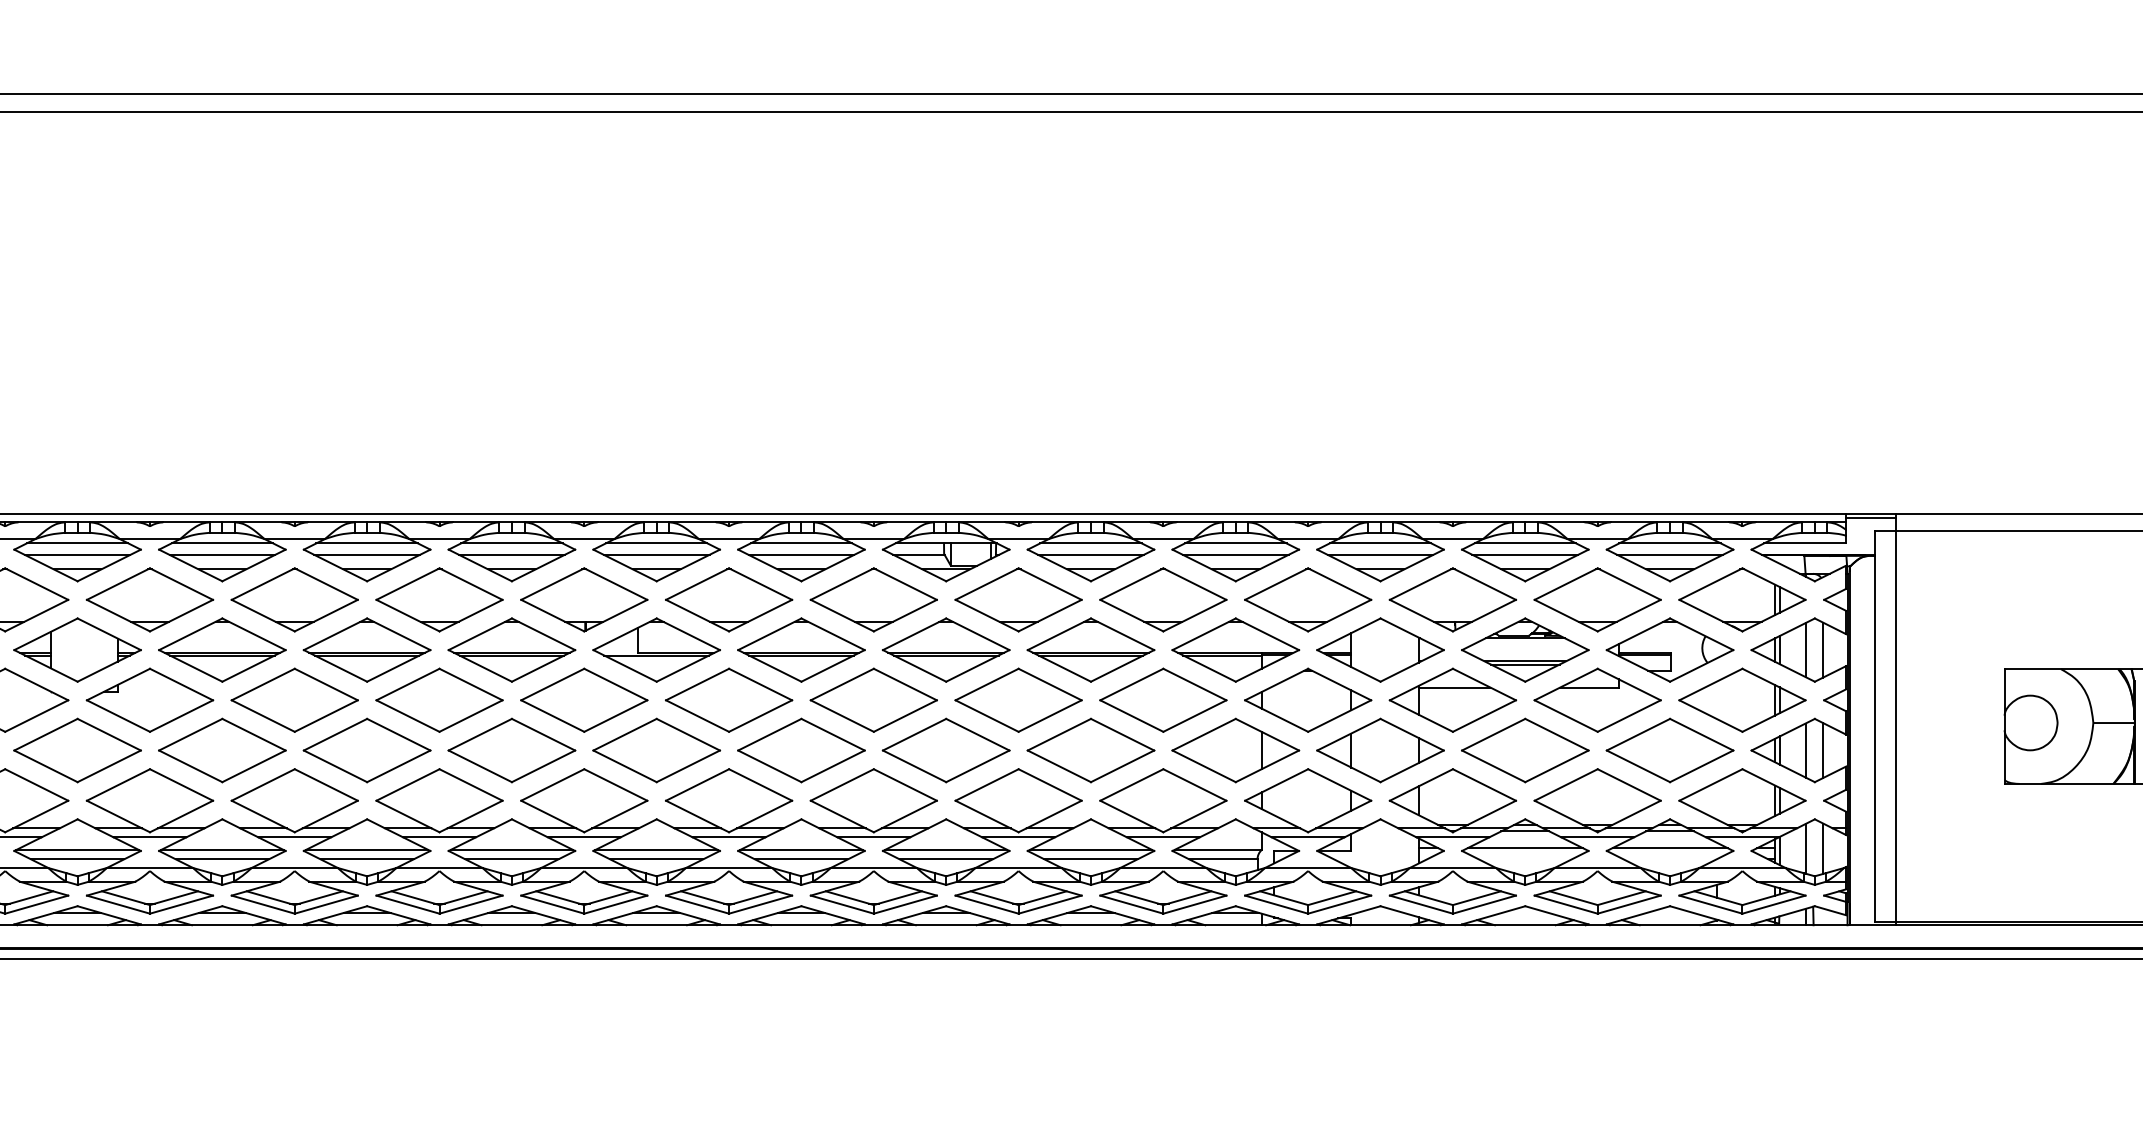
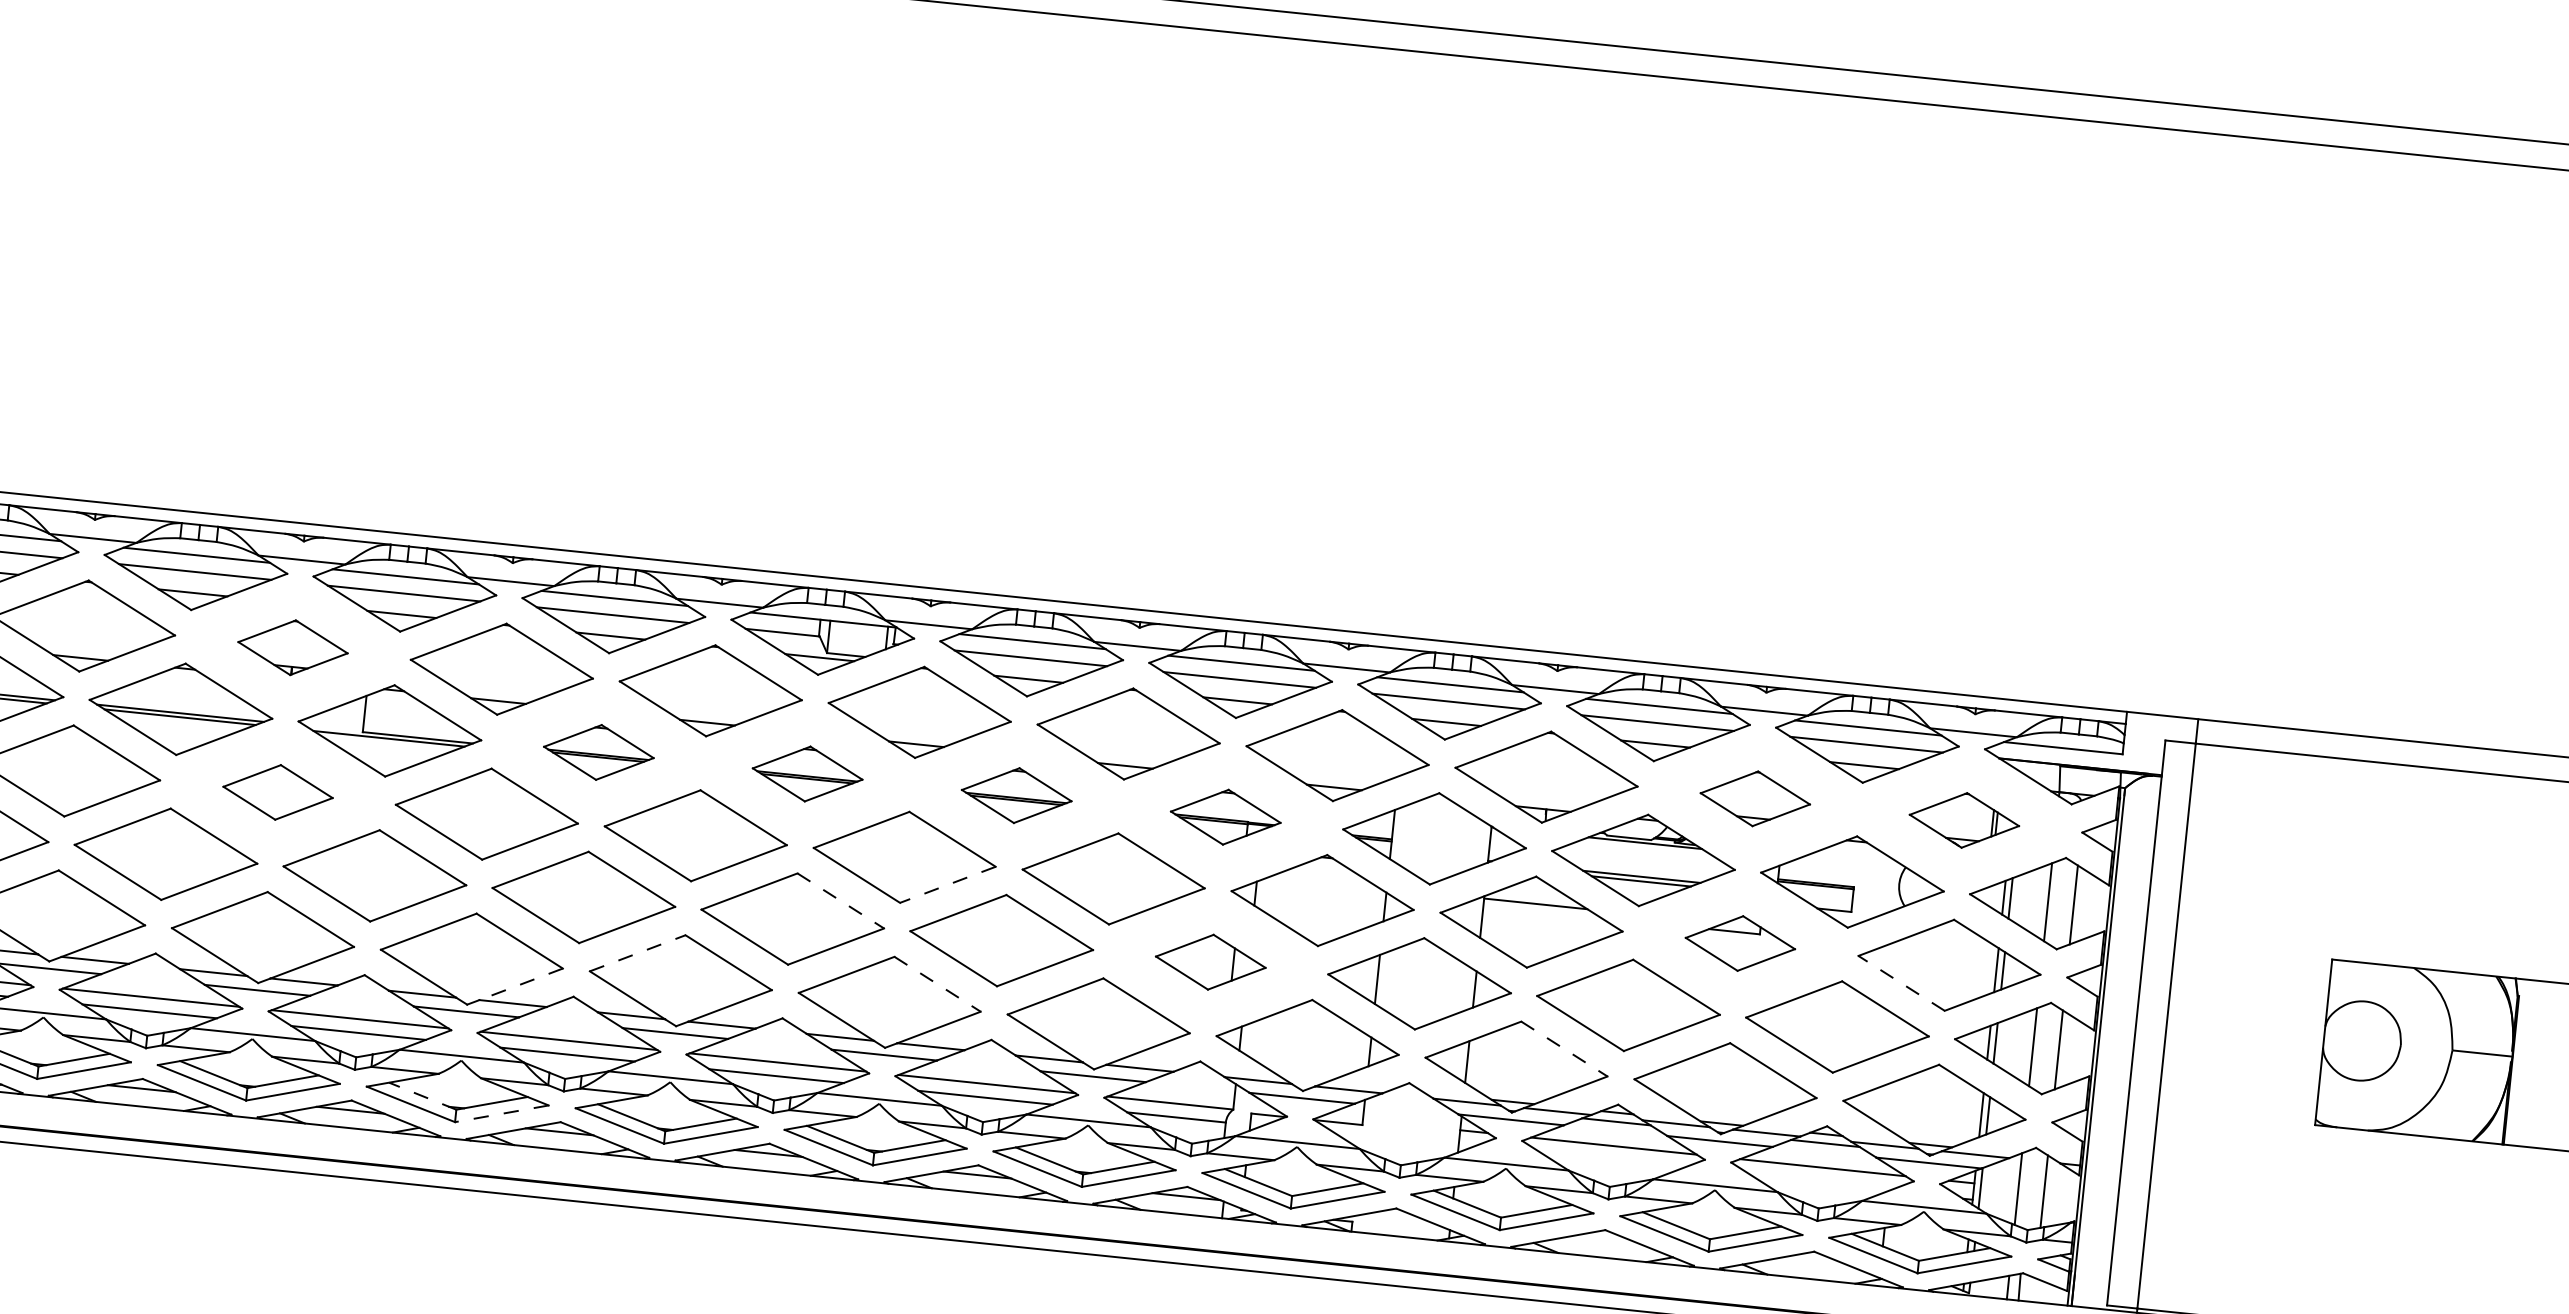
line: (1870, 518) -> (2161, 722), removed
part: (584, 599) -> (293, 647), size x0.6
part: (1597, 599) -> (1755, 798), size x0.6
part: (1742, 599) -> (1964, 819), size x0.6
part: (801, 649) -> (598, 751), size x0.6
part: (945, 649) -> (806, 773), size x0.6
part: (1090, 649) -> (1016, 794), size x0.6
part: (1235, 649) -> (1225, 816), size x0.6
part: (584, 699) -> (278, 791), size x0.6
part: (1597, 699) -> (1740, 942), size x0.6
line: (1710, 715) -> (1901, 982), solid -> dashed
line: (1049, 716) -> (946, 885), solid -> dashed
line: (978, 734) -> (841, 900), solid -> dashed
part: (1235, 750) -> (1210, 962), size x0.6
line: (842, 784) -> (638, 952), solid -> dashed
line: (1050, 785) -> (938, 985), solid -> dashed
line: (1484, 785) -> (1564, 1049), solid -> dashed
line: (764, 814) -> (520, 984), solid -> dashed
line: (705, 898) -> (423, 1096), solid -> dashed
line: (760, 904) -> (501, 1113), solid -> dashed

